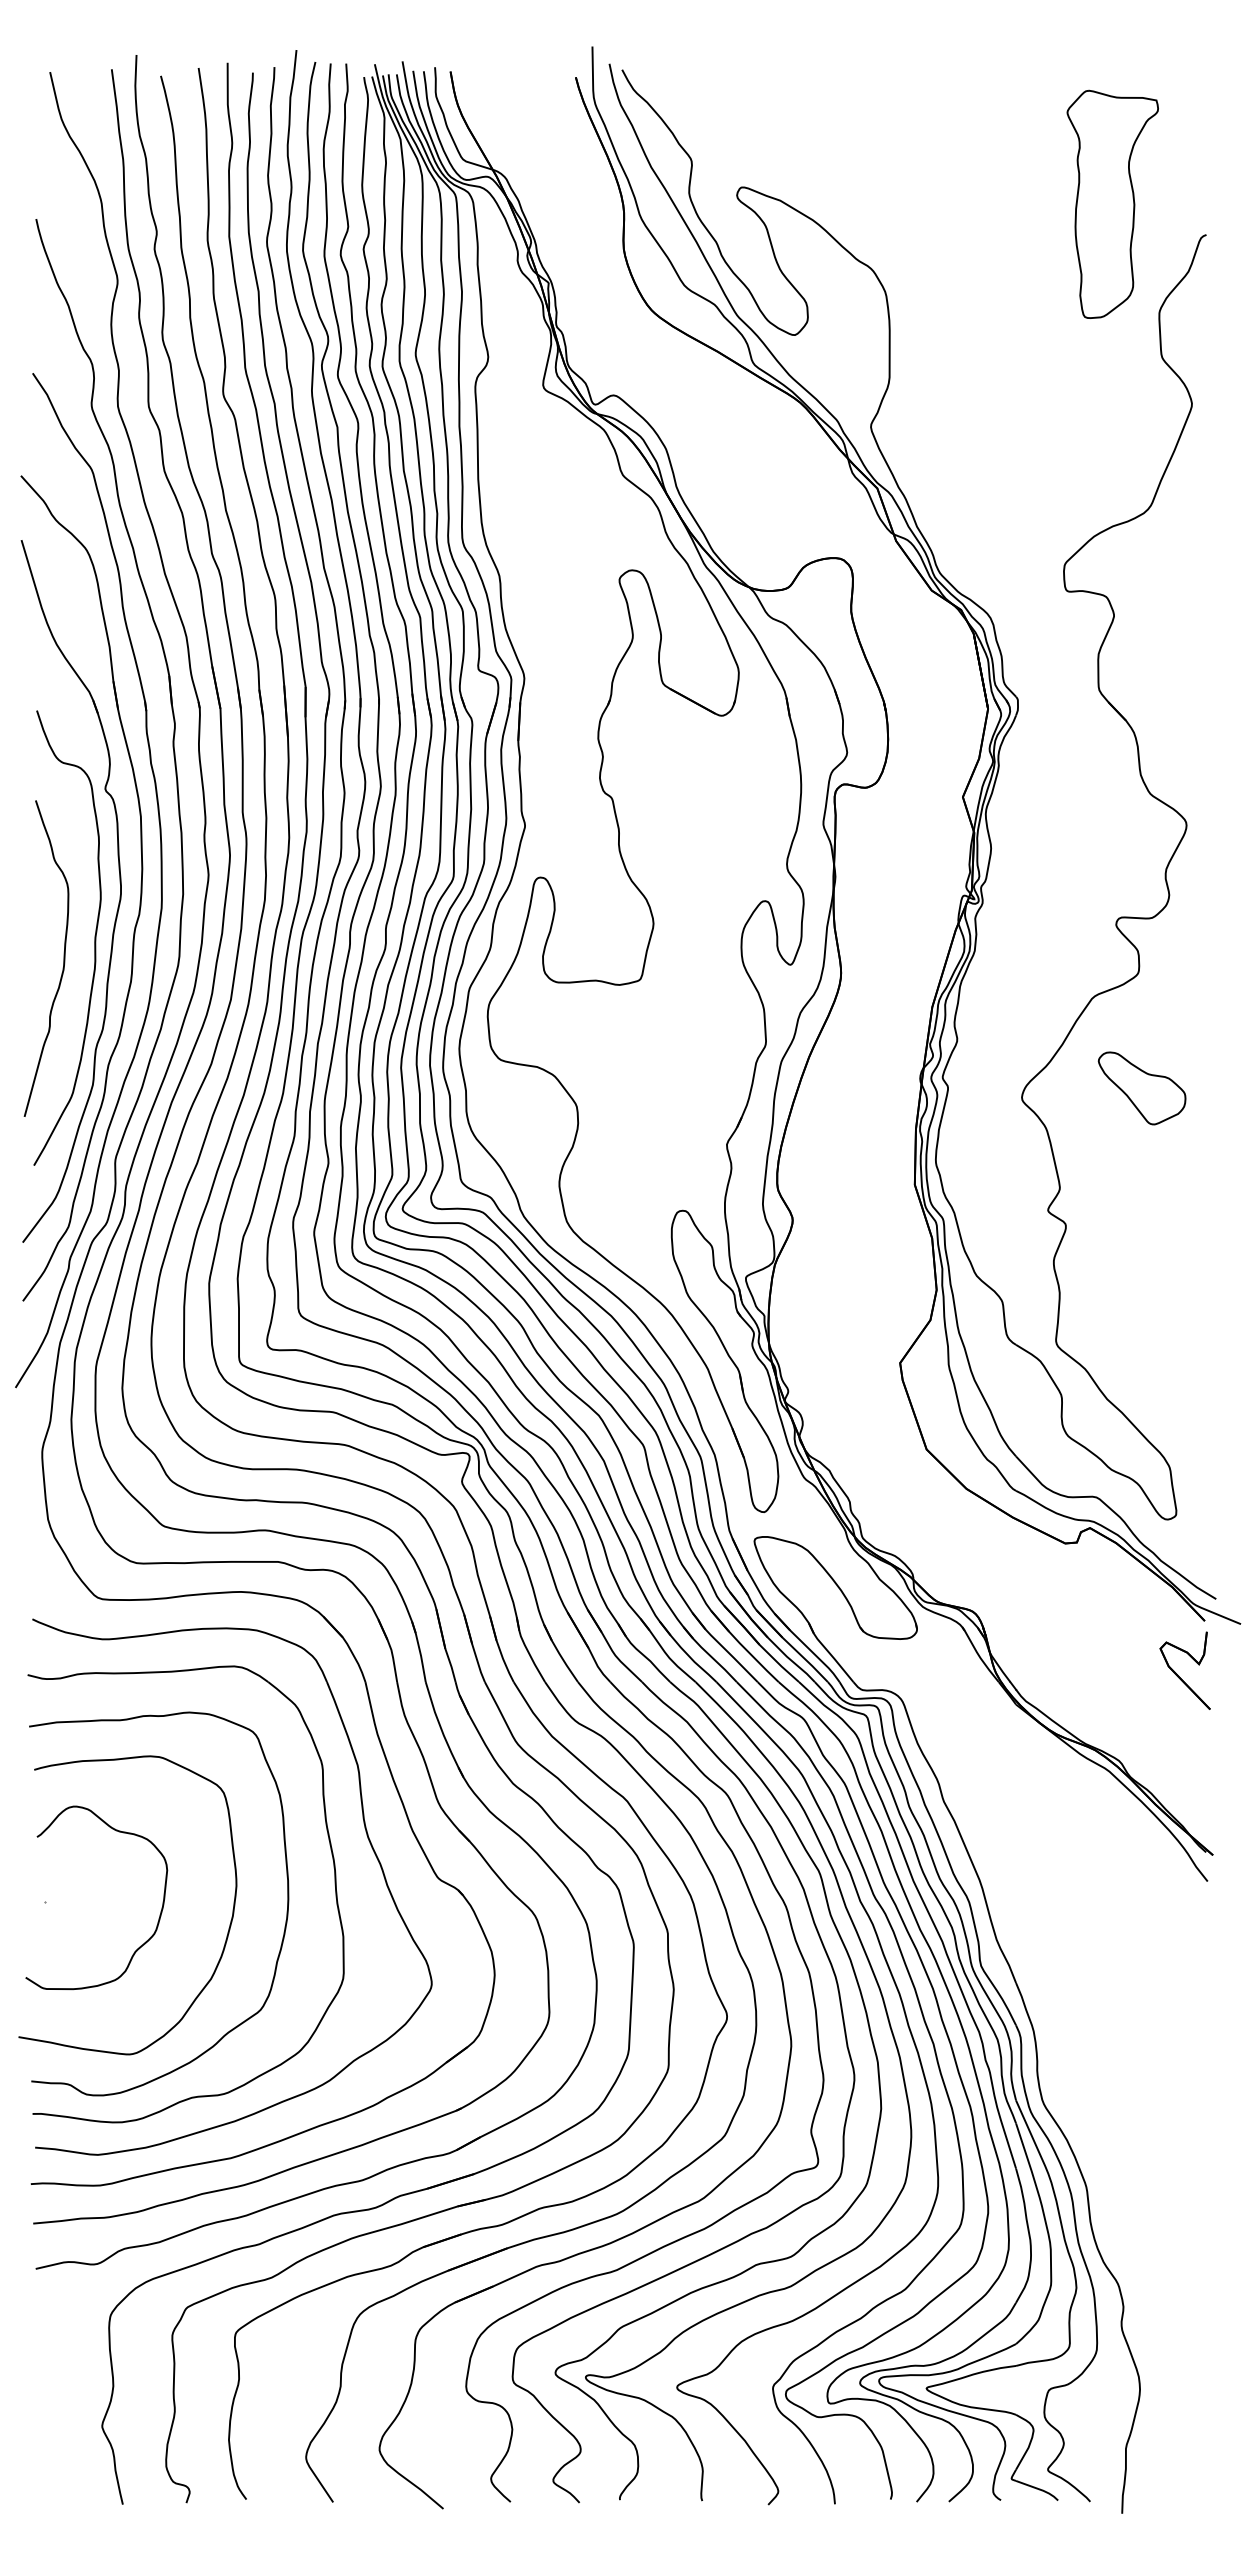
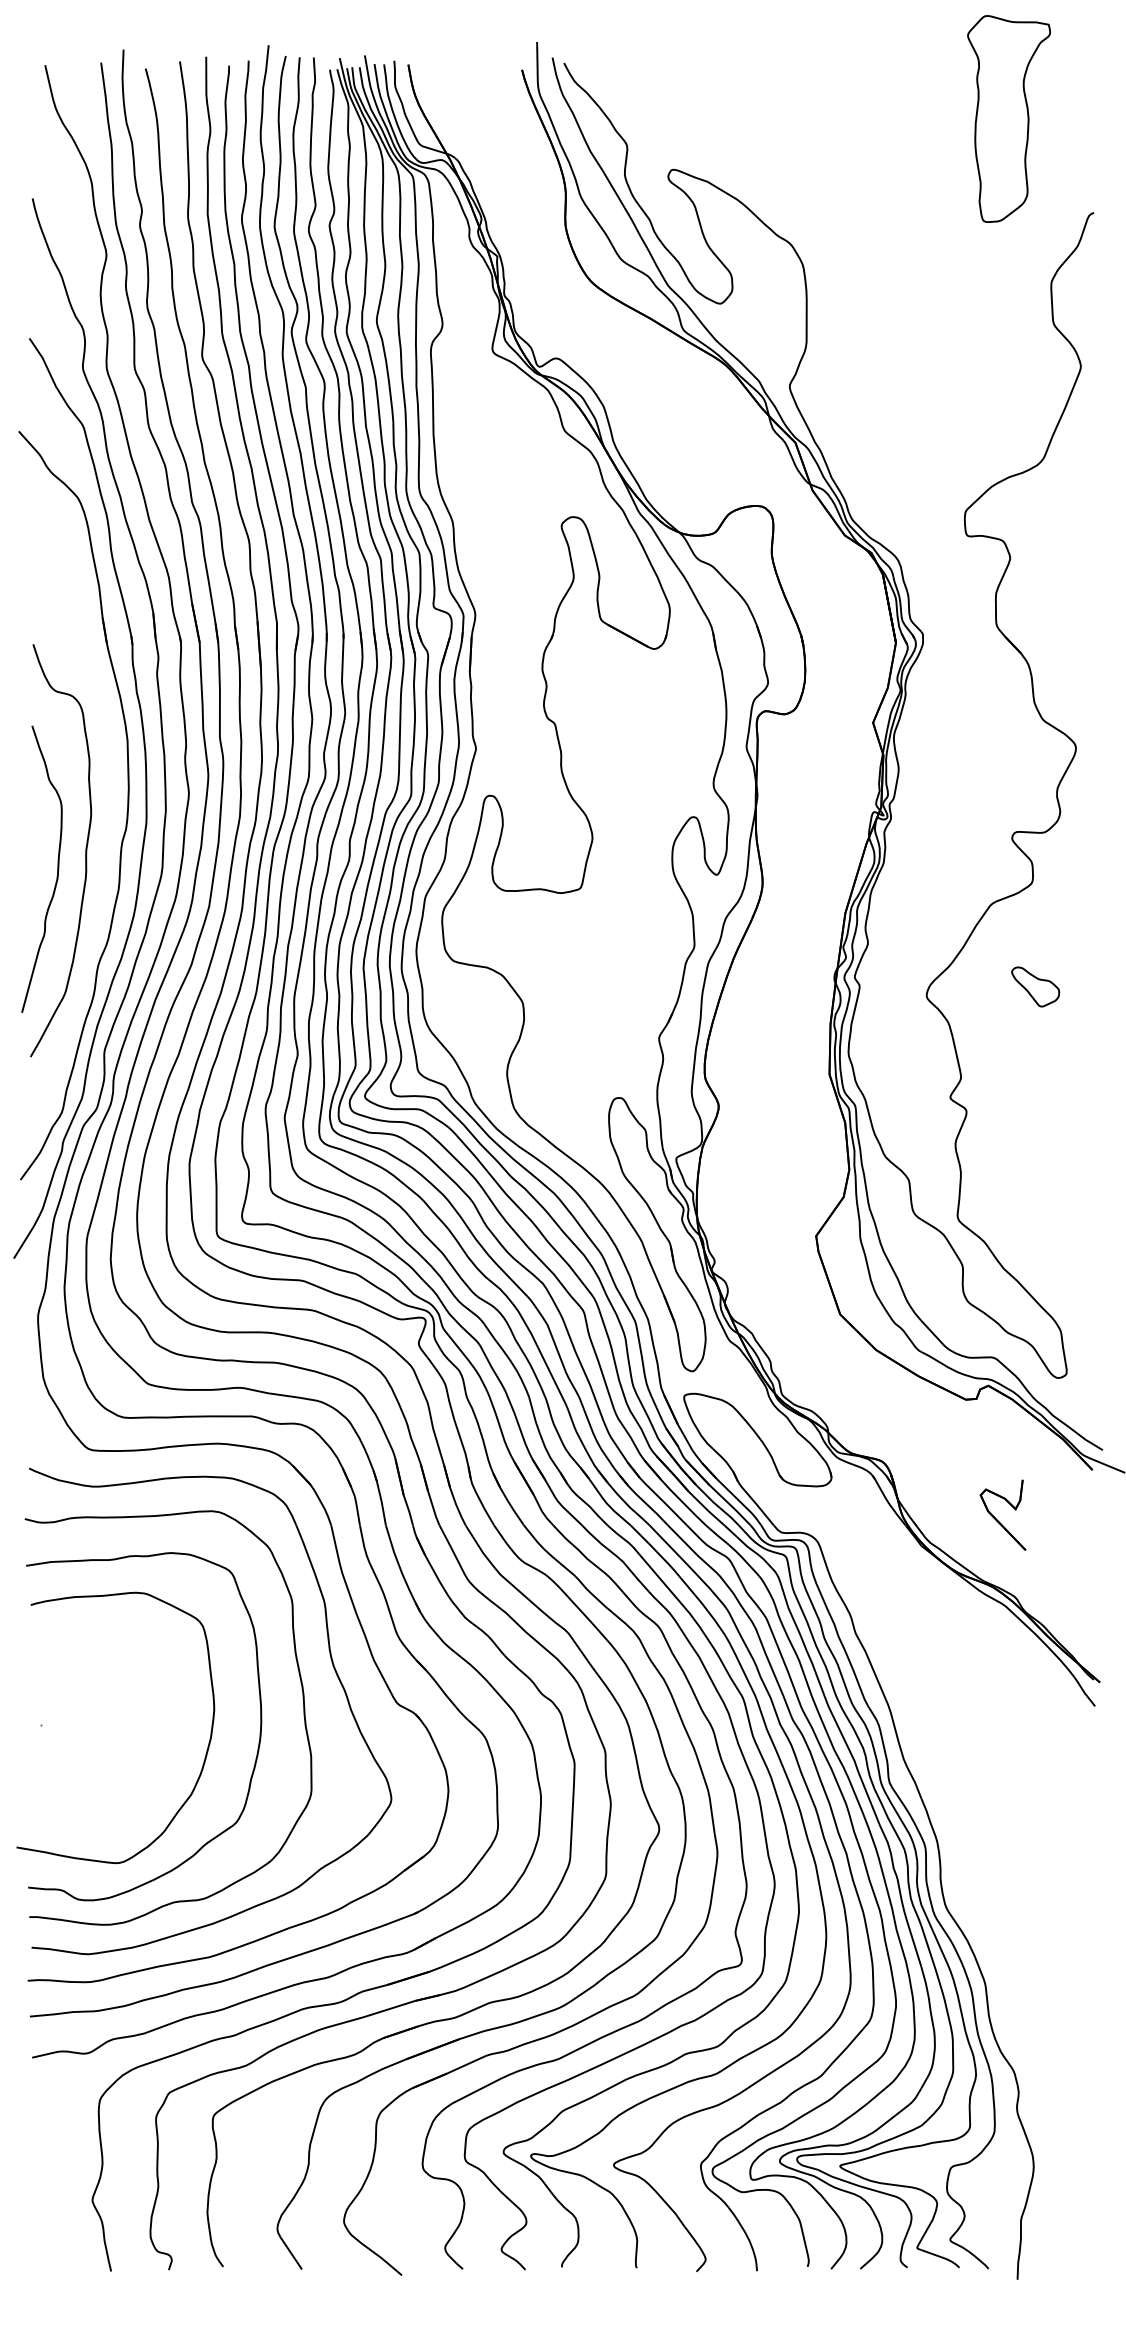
part: (1112, 203) -> (1008, 118), moved
part: (119, 895) -> (108, 812), removed
part: (1141, 1088) -> (1035, 987), size x0.6
part: (1178, 1675) -> (996, 1519), moved
curve: (140, 1945) -> (127, 1764), removed

